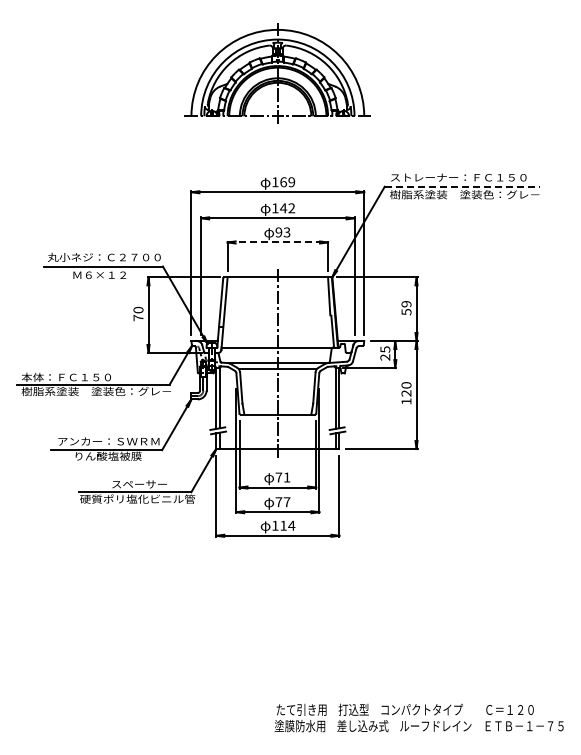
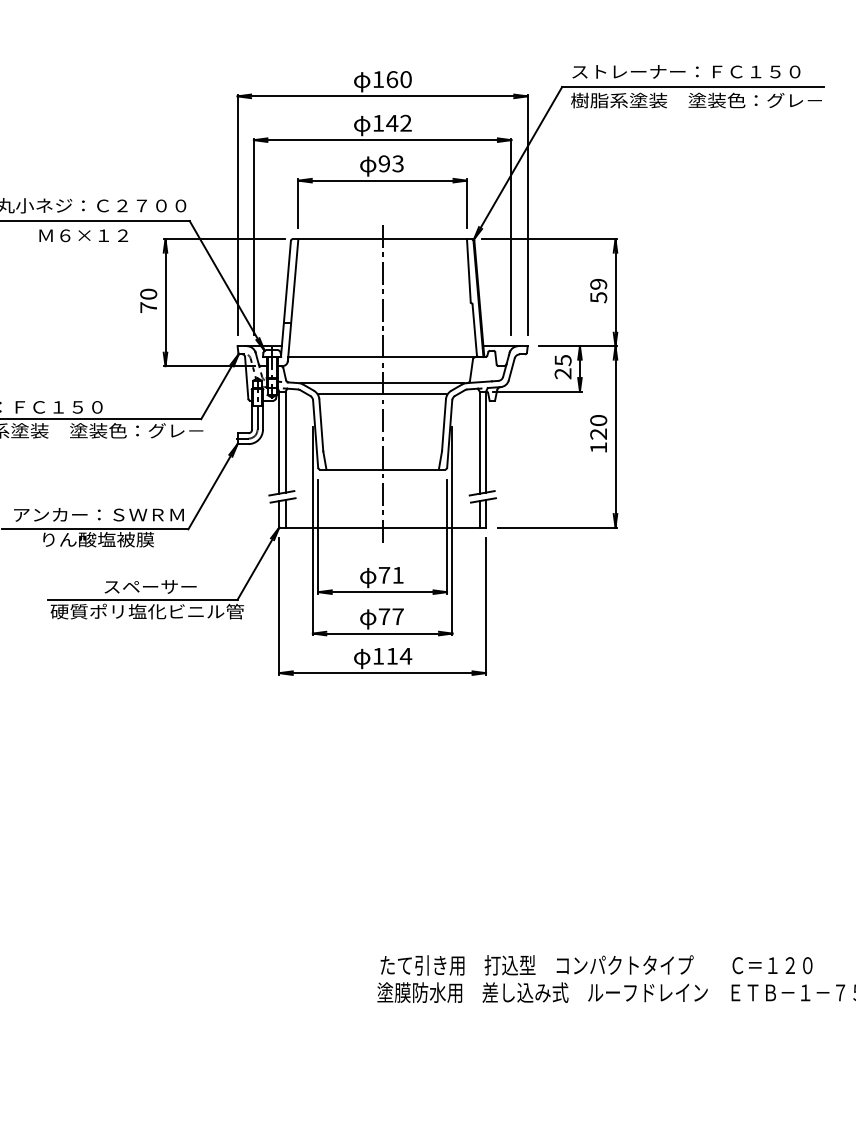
text: (291, 182) -> (405, 79), 169 -> 160
line: (462, 186) -> (692, 86), dashed -> solid
line: (278, 242) -> (383, 180), dashed -> solid

